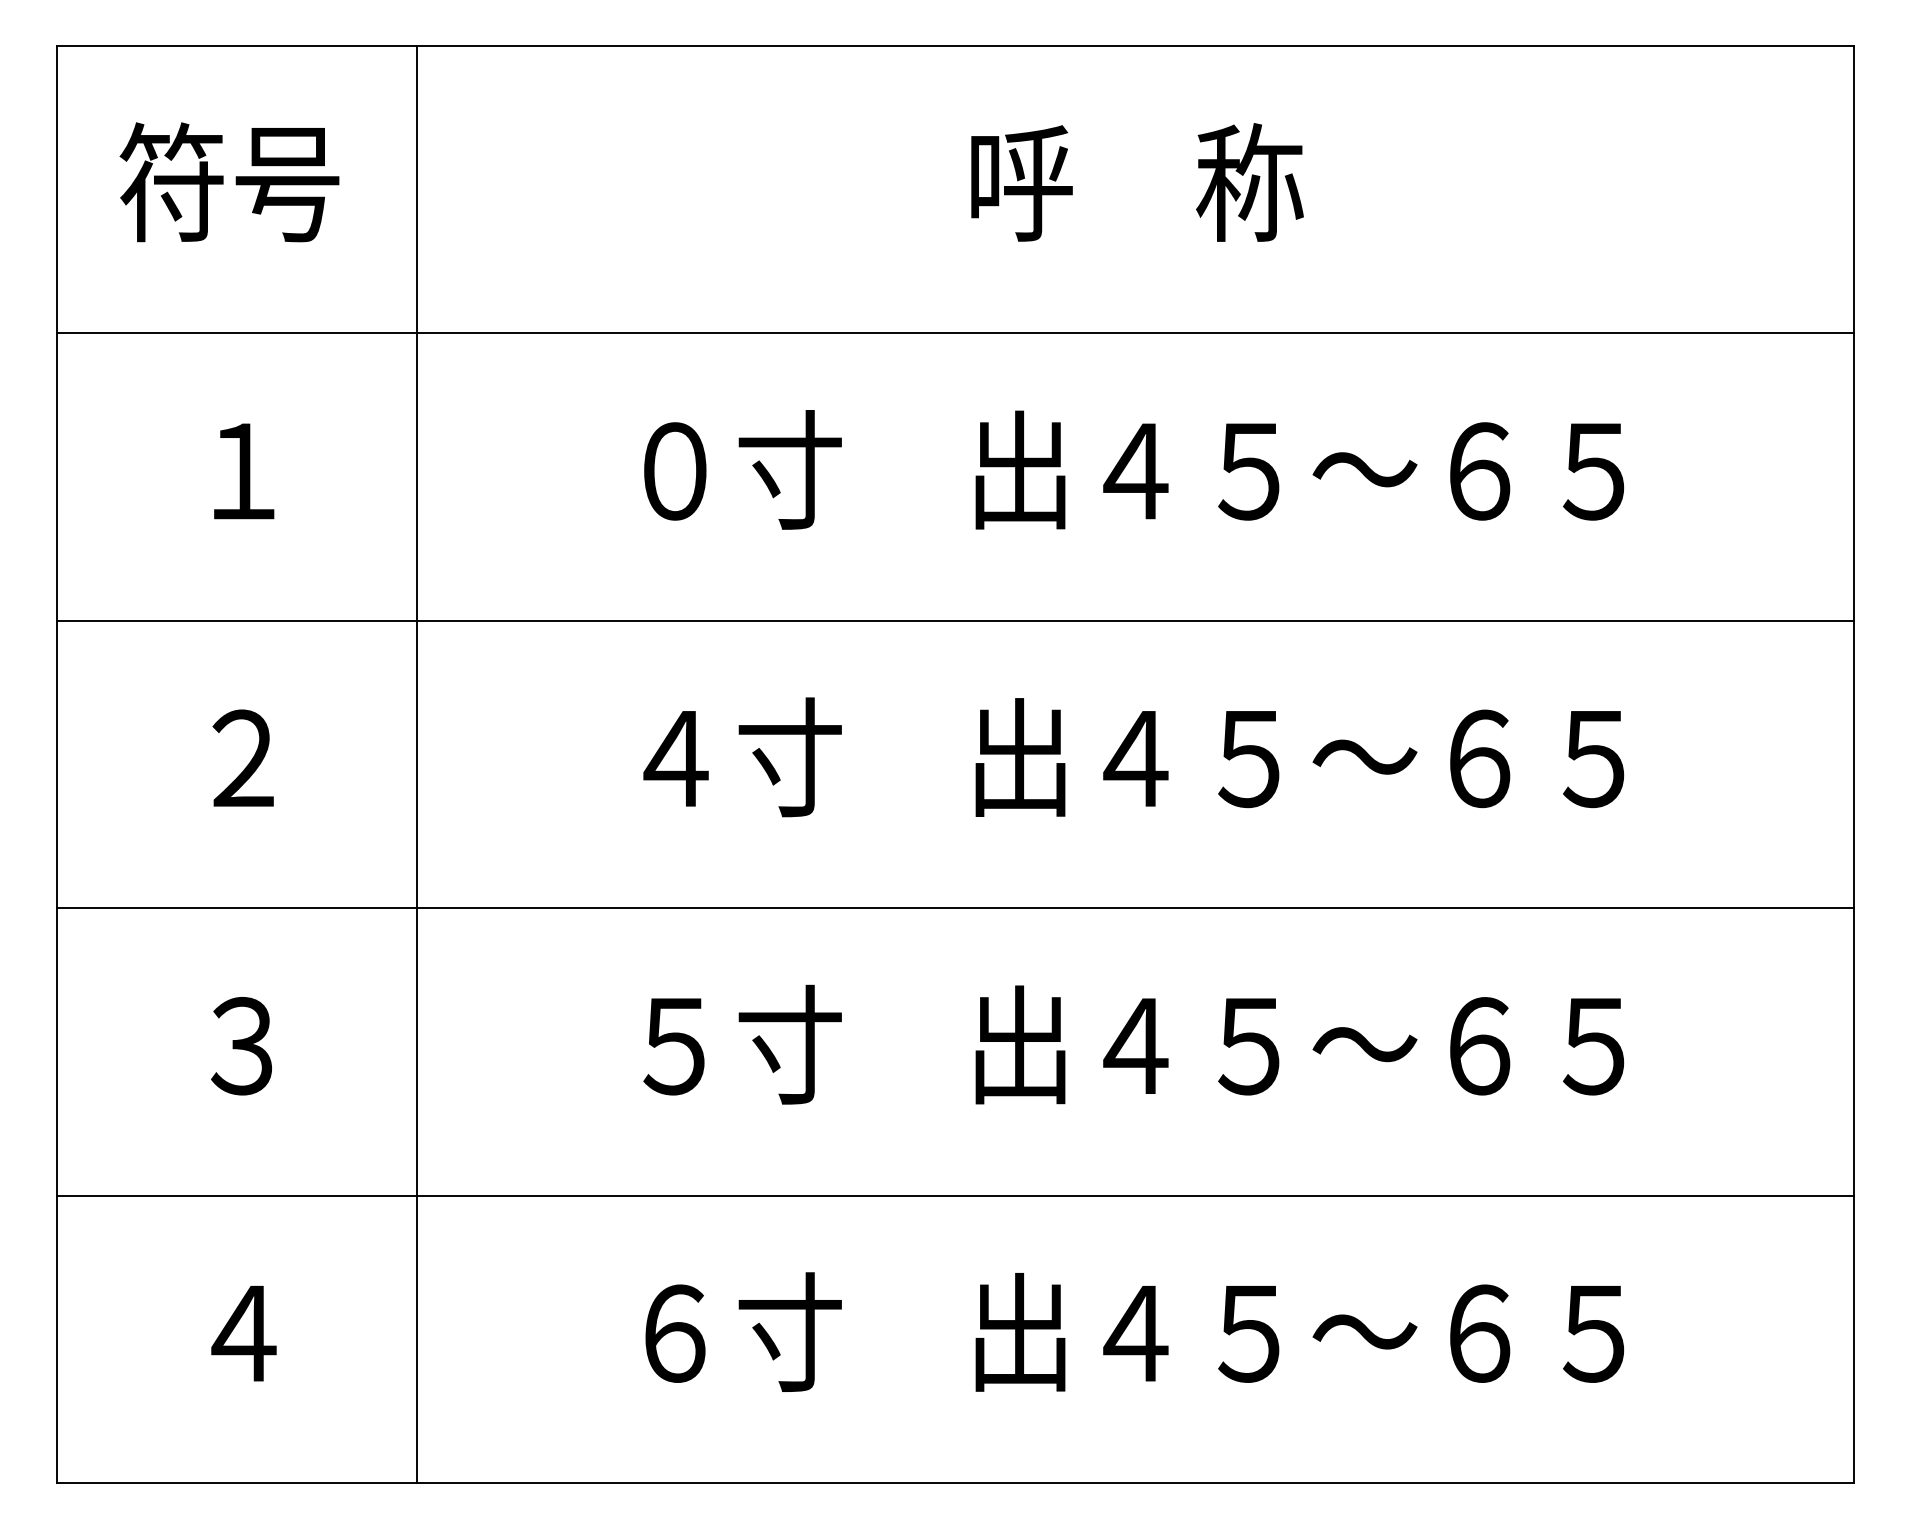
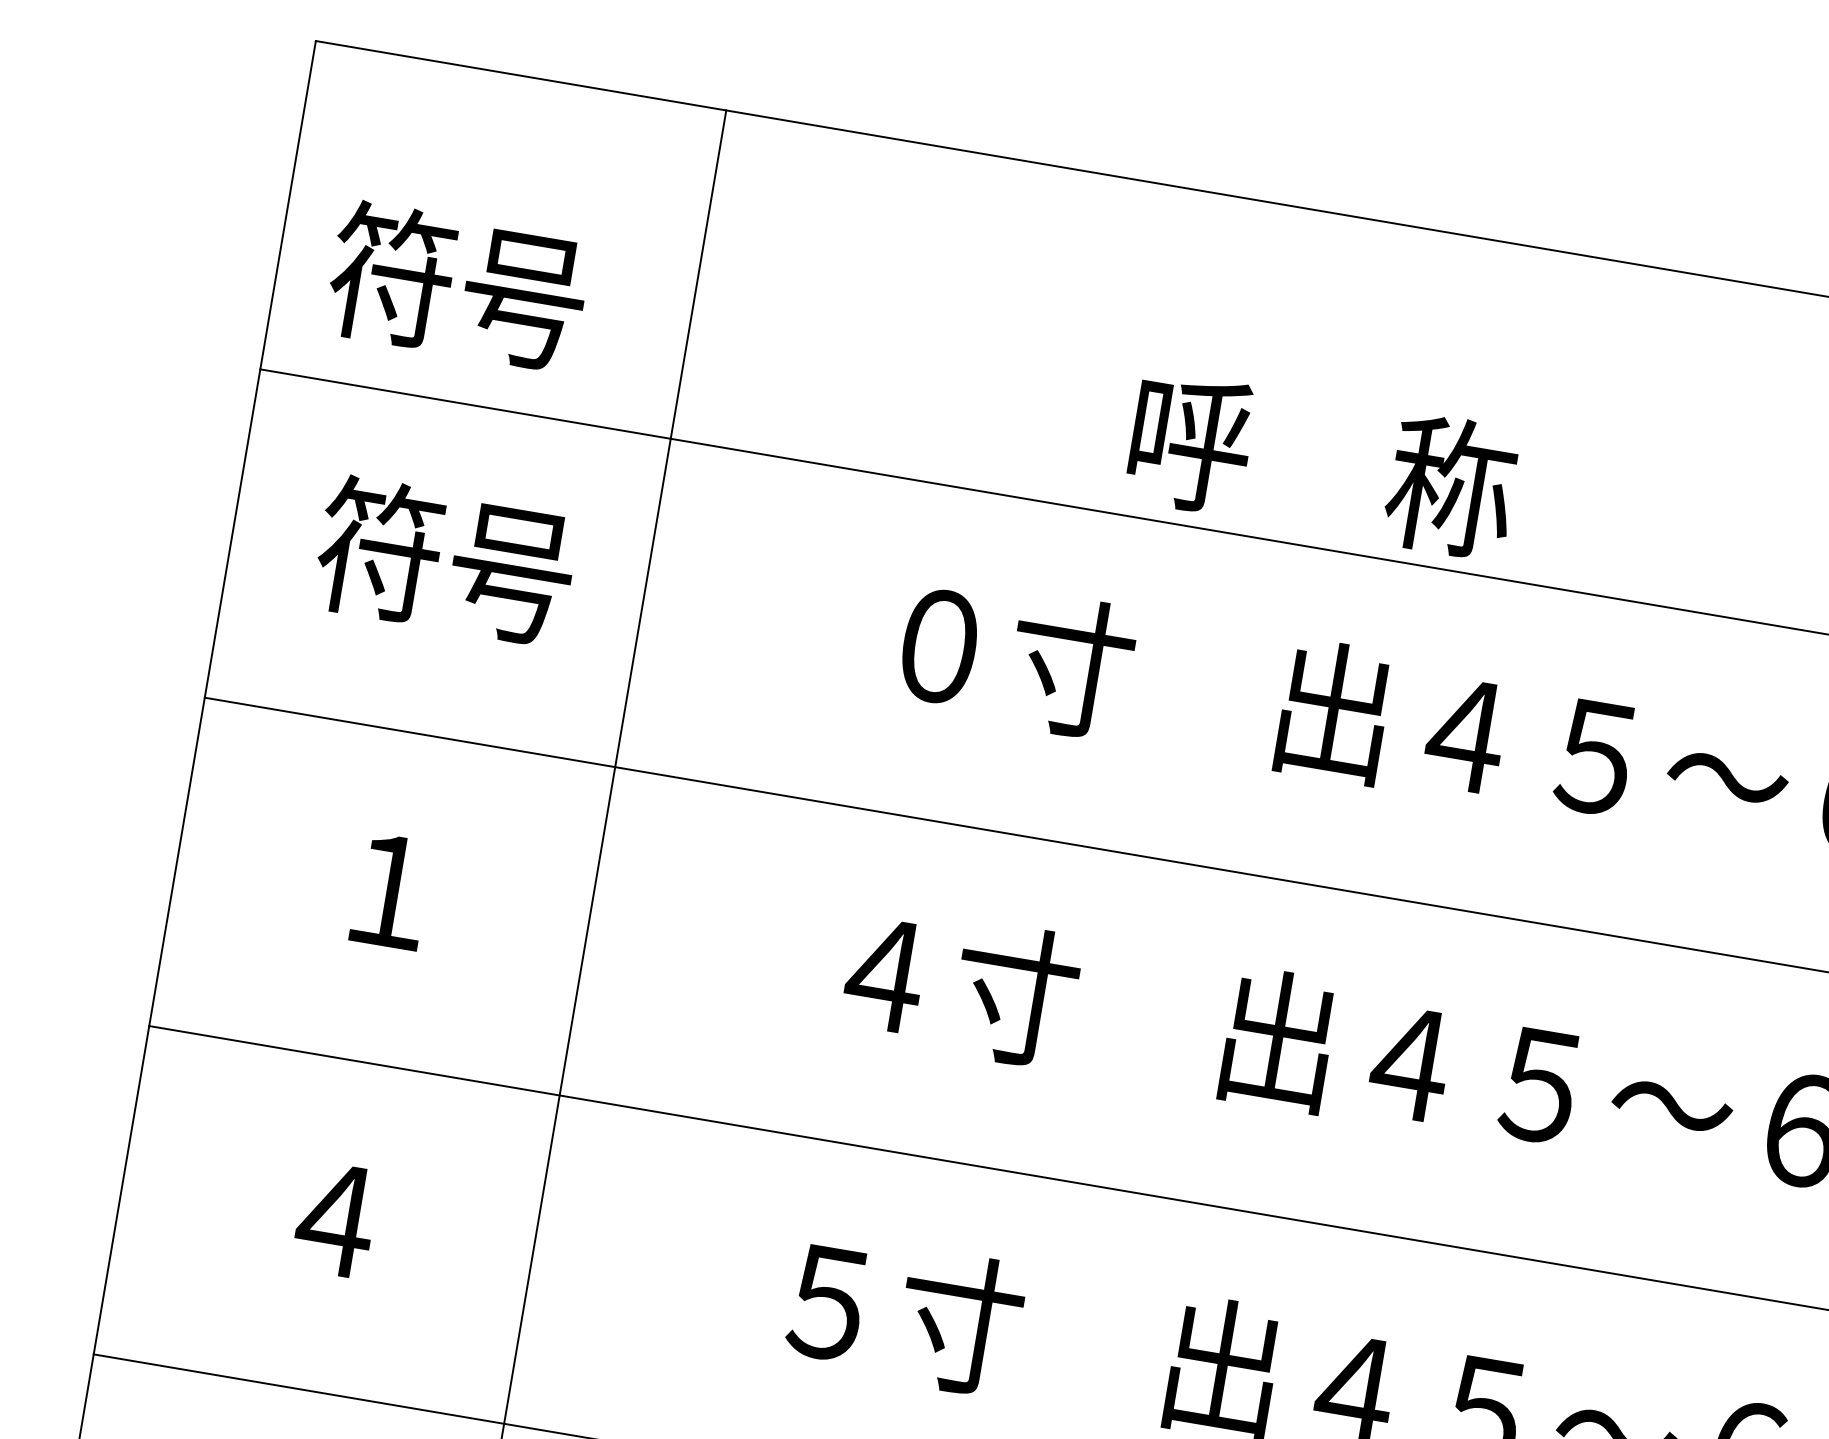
text: (229, 182) -> (457, 286), moved
text: (1137, 182) -> (1323, 464), moved
text: (242, 469) -> (445, 560), １ -> 符号
text: (243, 757) -> (391, 889), ２ -> １
text: (243, 1046) -> (335, 1220), ３ -> ４

